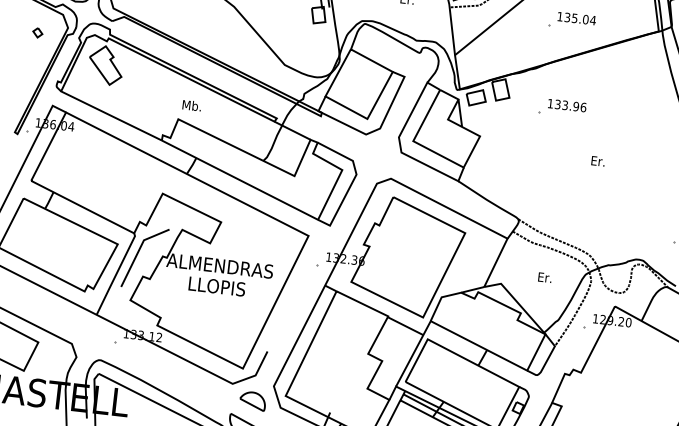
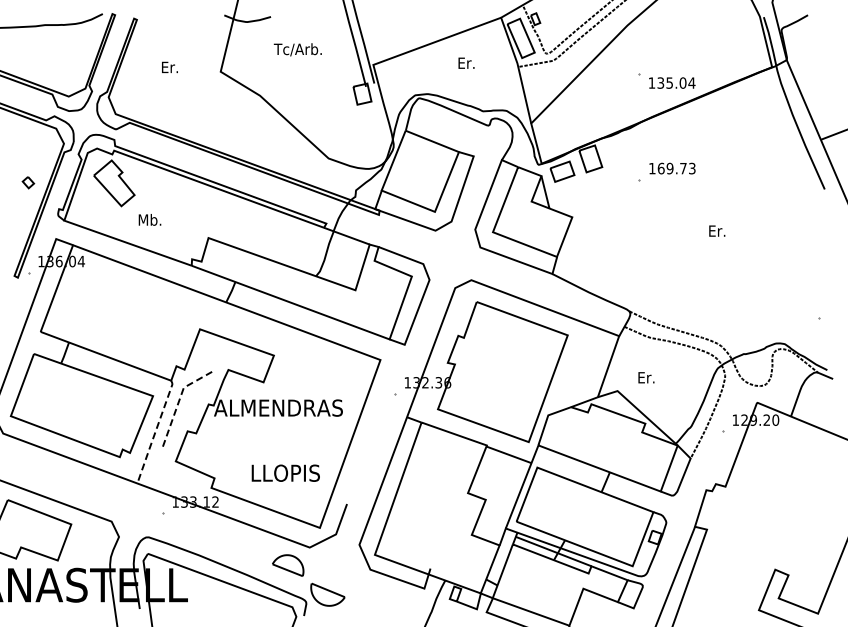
text: (577, 18) -> (672, 82), moved
part: (37, 32) -> (28, 182), moved
text: (191, 105) -> (149, 219), moved
text: (570, 105) -> (676, 168), 133.96 -> 169.73
line: (139, 250) -> (179, 400), solid -> dashed
line: (116, 273) -> (155, 431), solid -> dashed
text: (545, 277) -> (646, 377), moved
text: (216, 286) -> (285, 472), moved
part: (253, 401) -> (288, 565), moved

